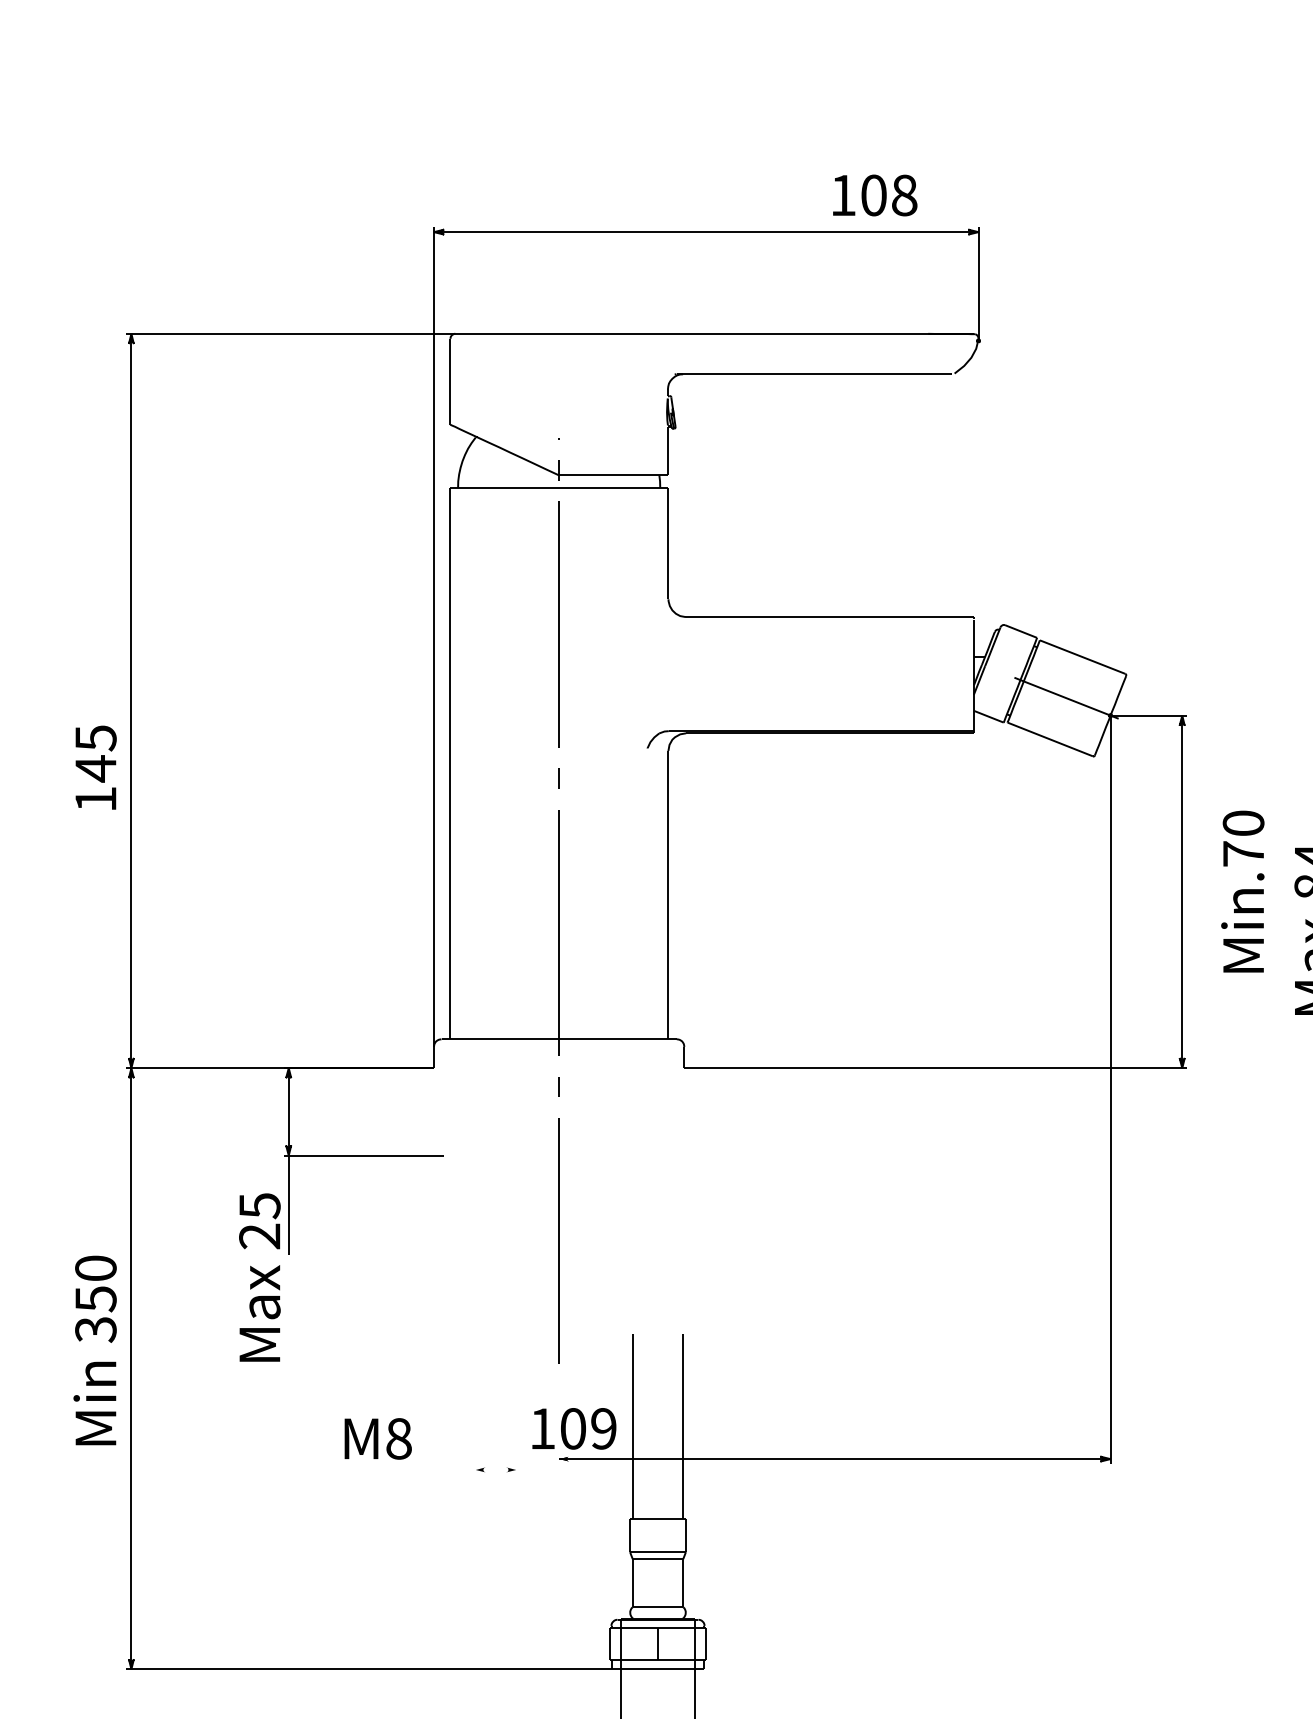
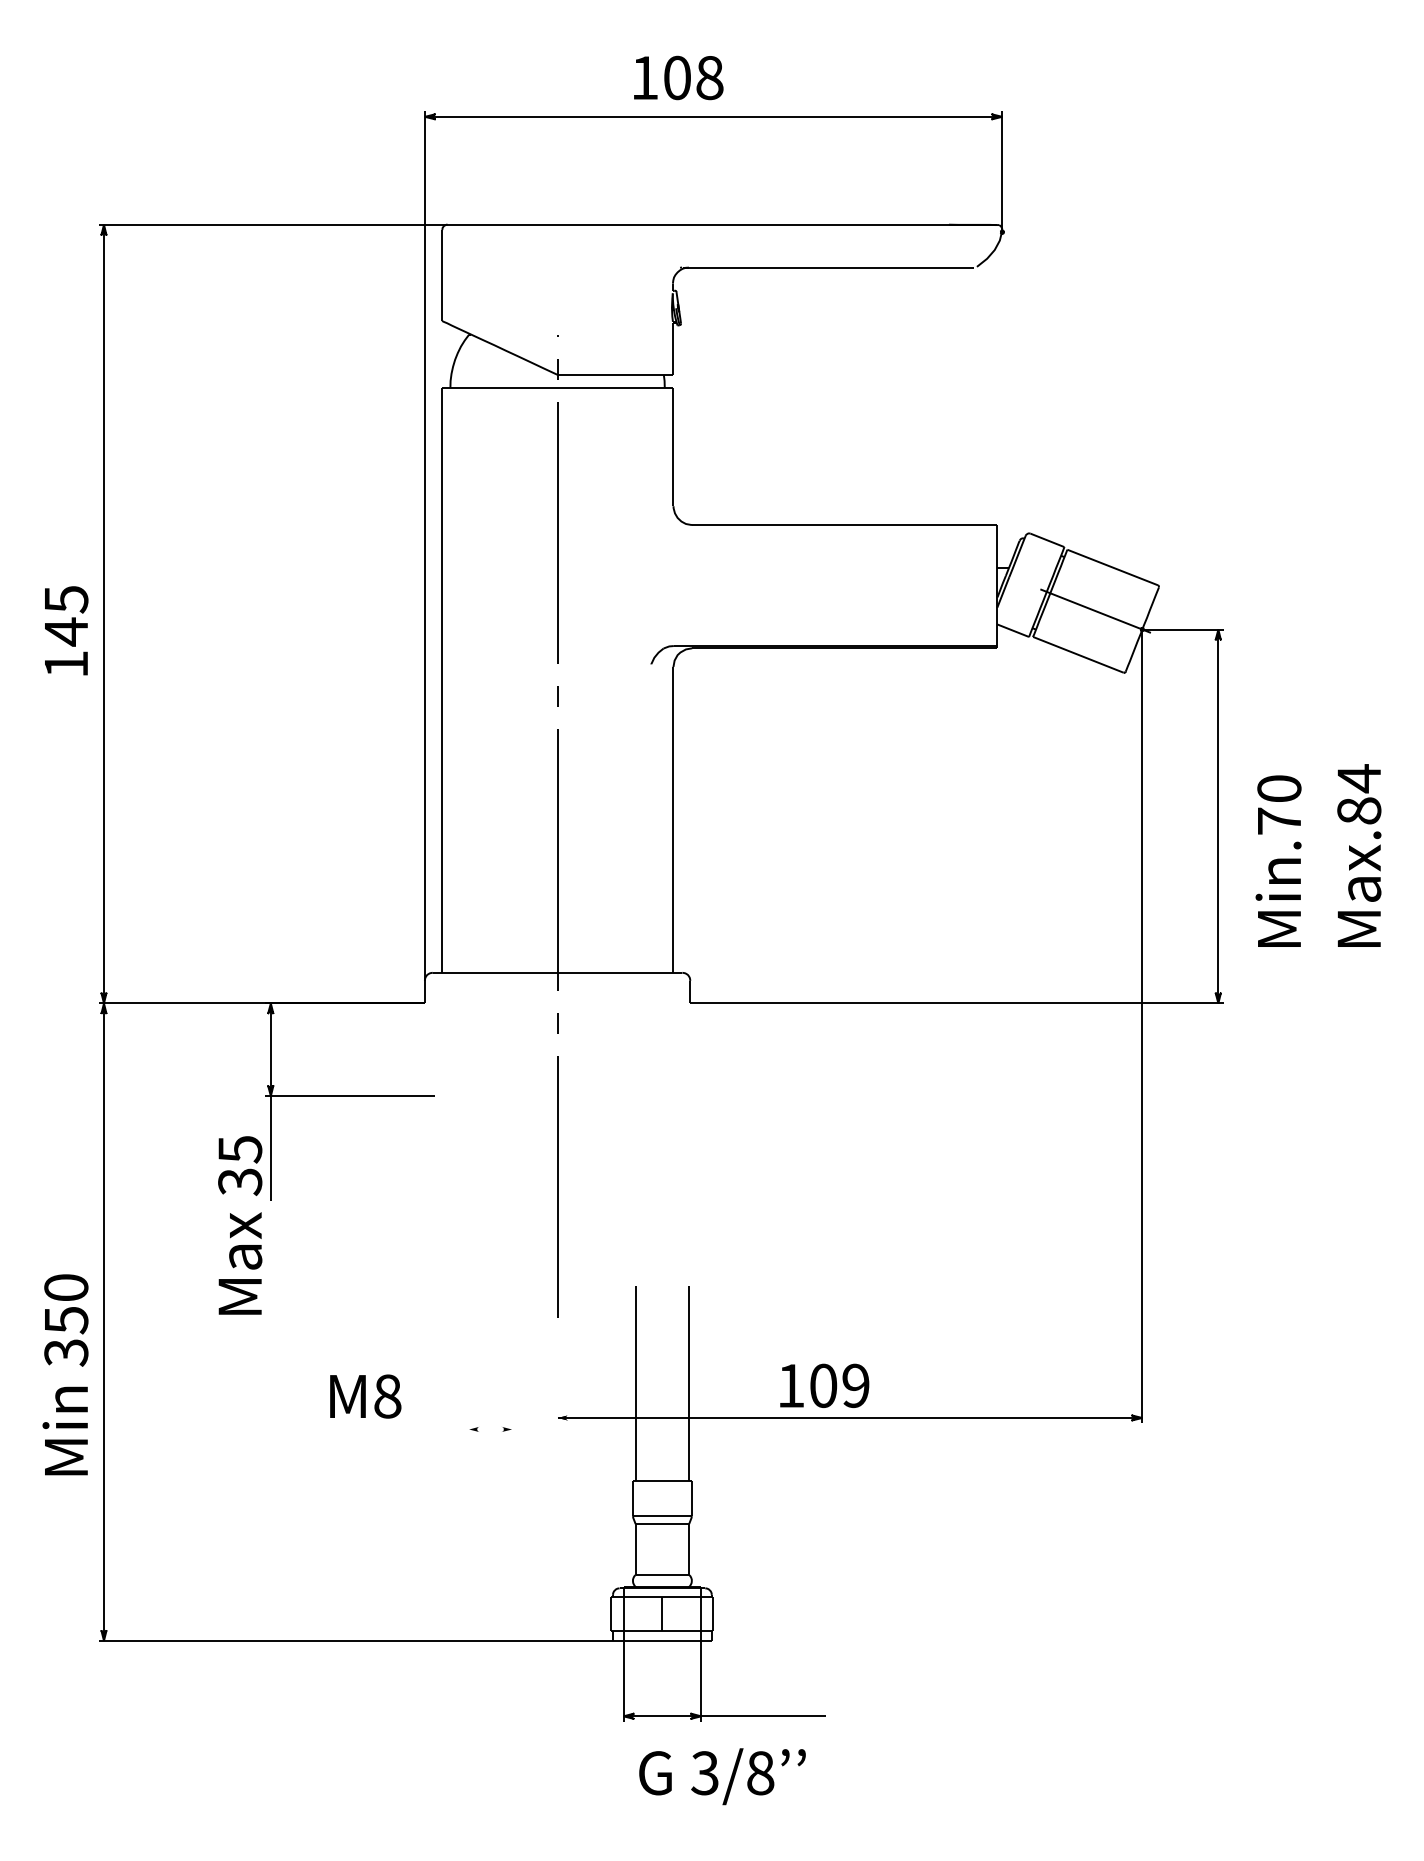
text: (874, 195) -> (678, 77), moved
text: (96, 767) -> (66, 630), moved
text: (1242, 890) -> (1278, 860), moved
text: (260, 1237) -> (240, 1182), 25 -> 35
text: (95, 1350) -> (65, 1374), moved
text: (574, 1428) -> (824, 1385), moved

